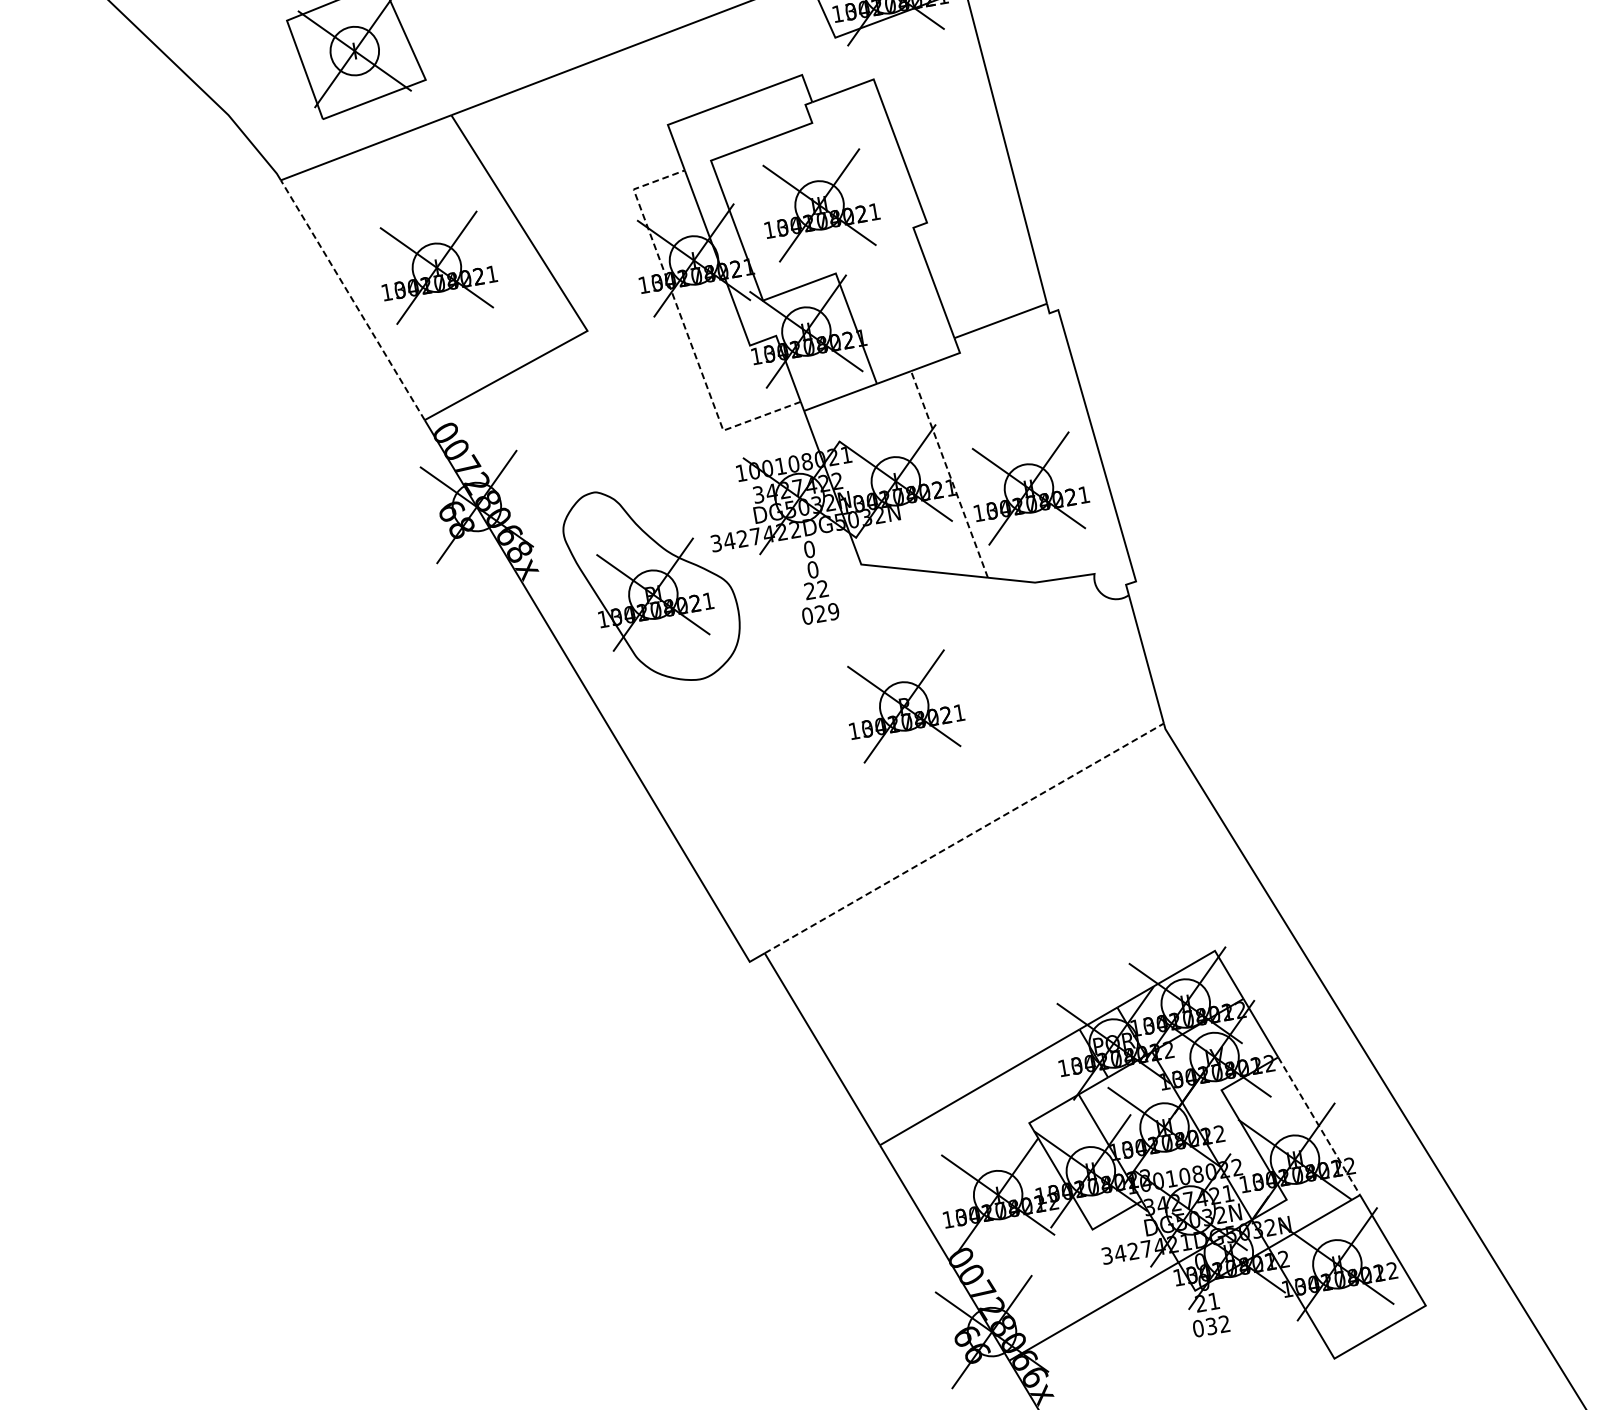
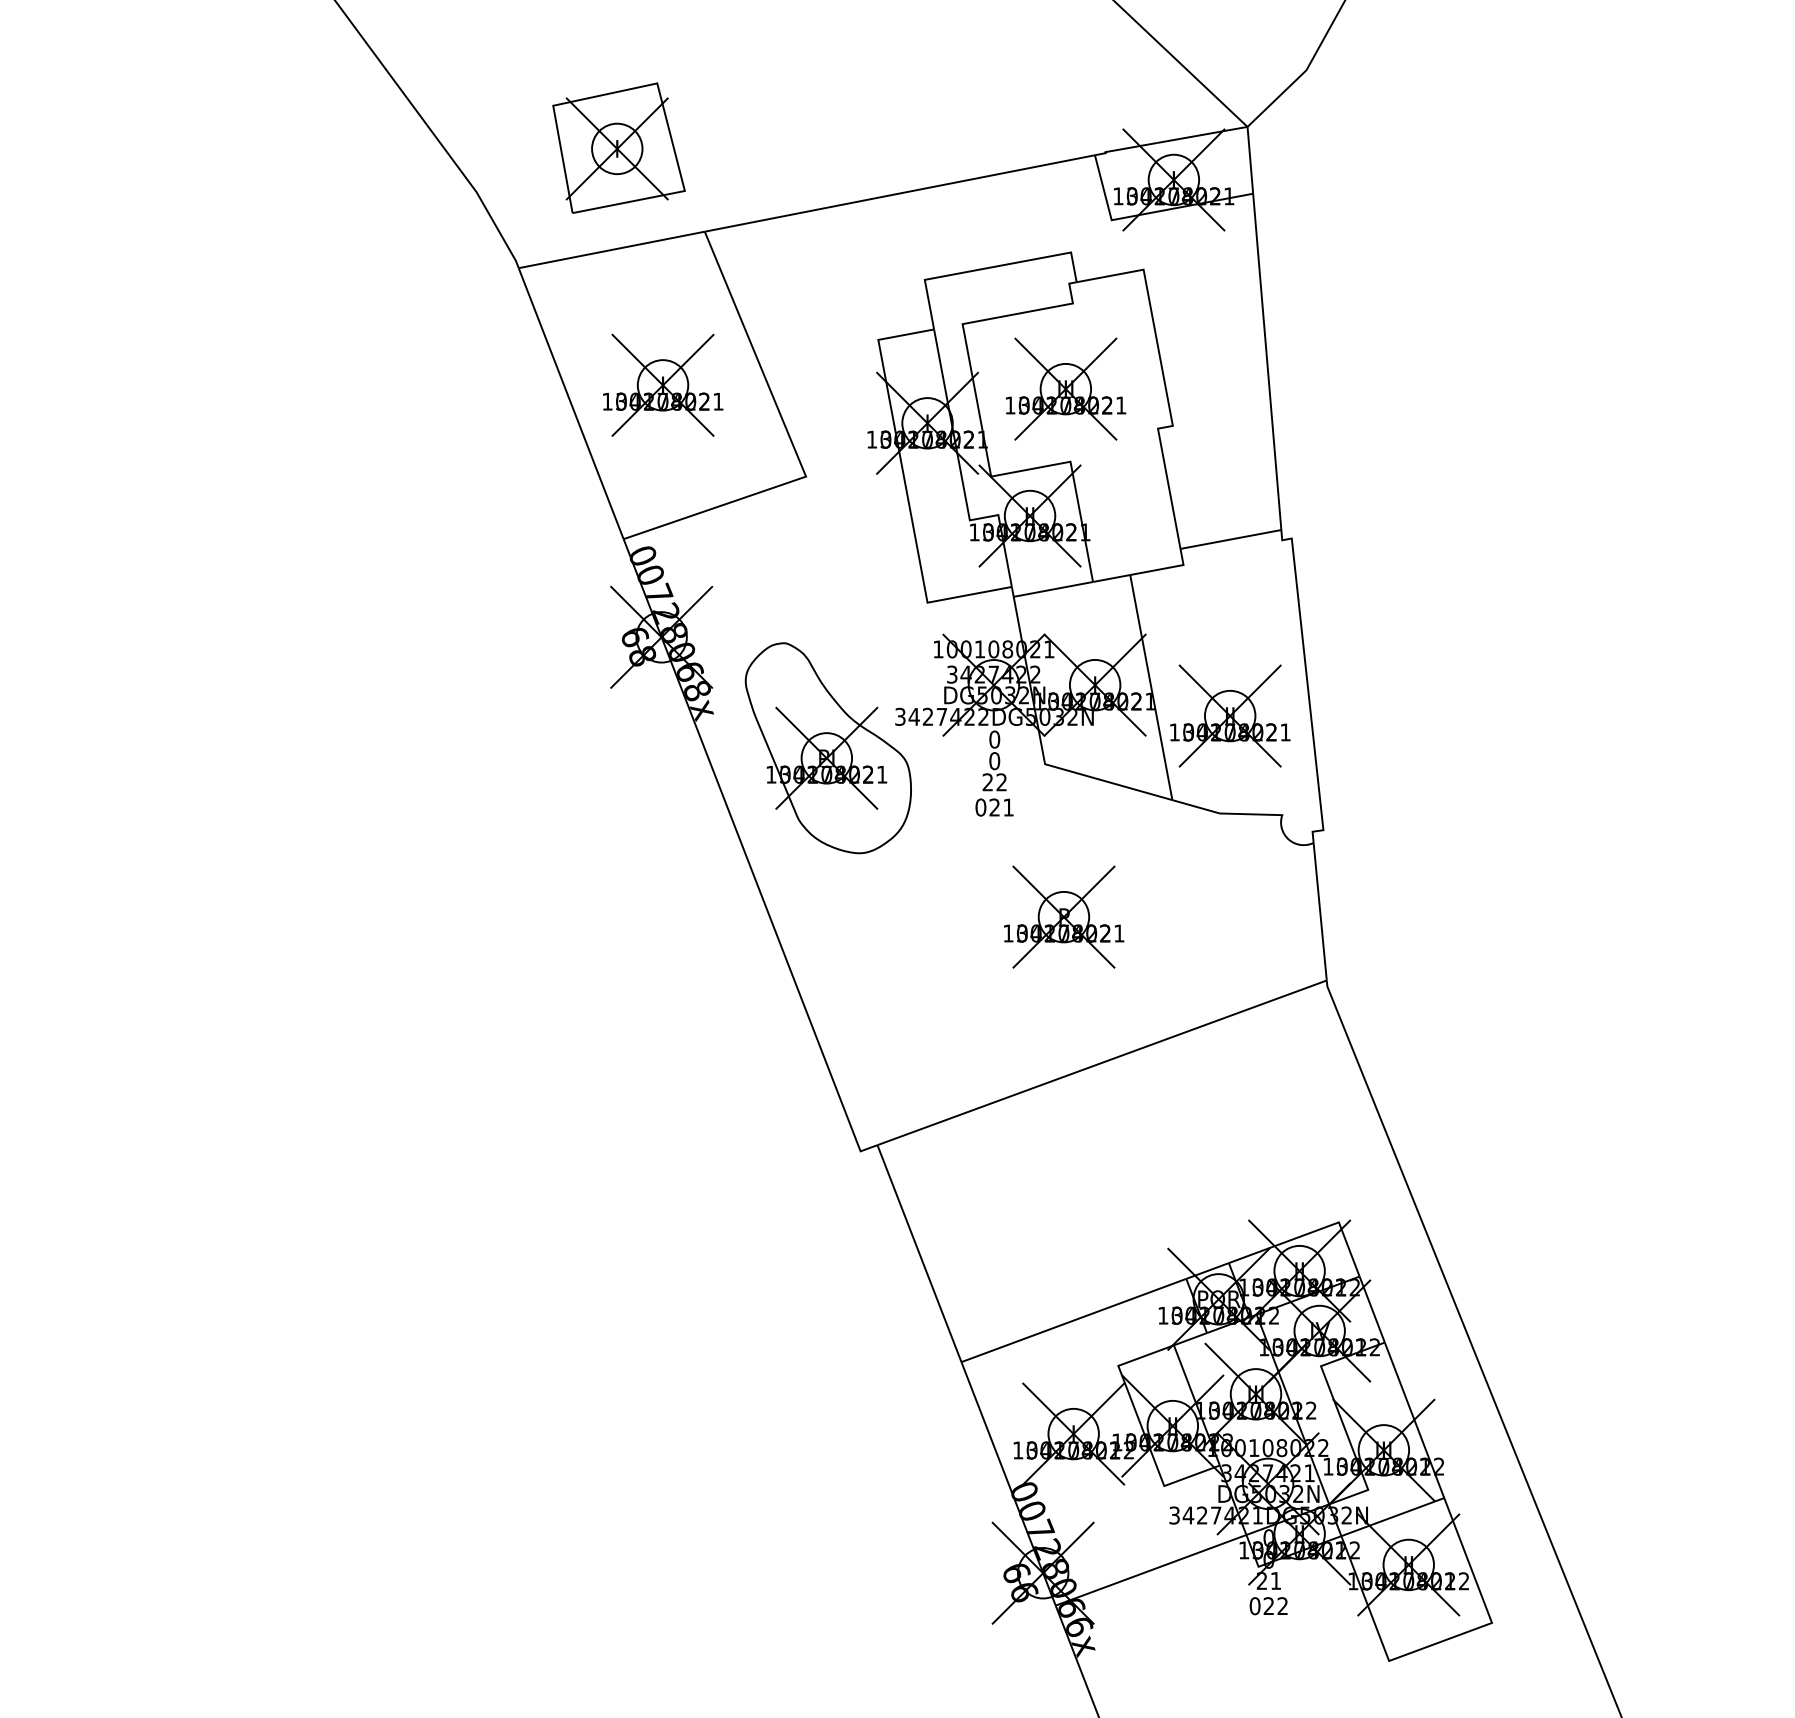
line: (353, 300) -> (571, 403), dashed -> solid
line: (683, 323) -> (905, 485), dashed -> solid
line: (949, 474) -> (1151, 687), dashed -> solid
text: (833, 611) -> (1008, 807), 029 -> 021
line: (964, 838) -> (1102, 1062), dashed -> solid
line: (1319, 1126) -> (1414, 1420), dashed -> solid
text: (1211, 1326) -> (1268, 1606), 032 -> 022

